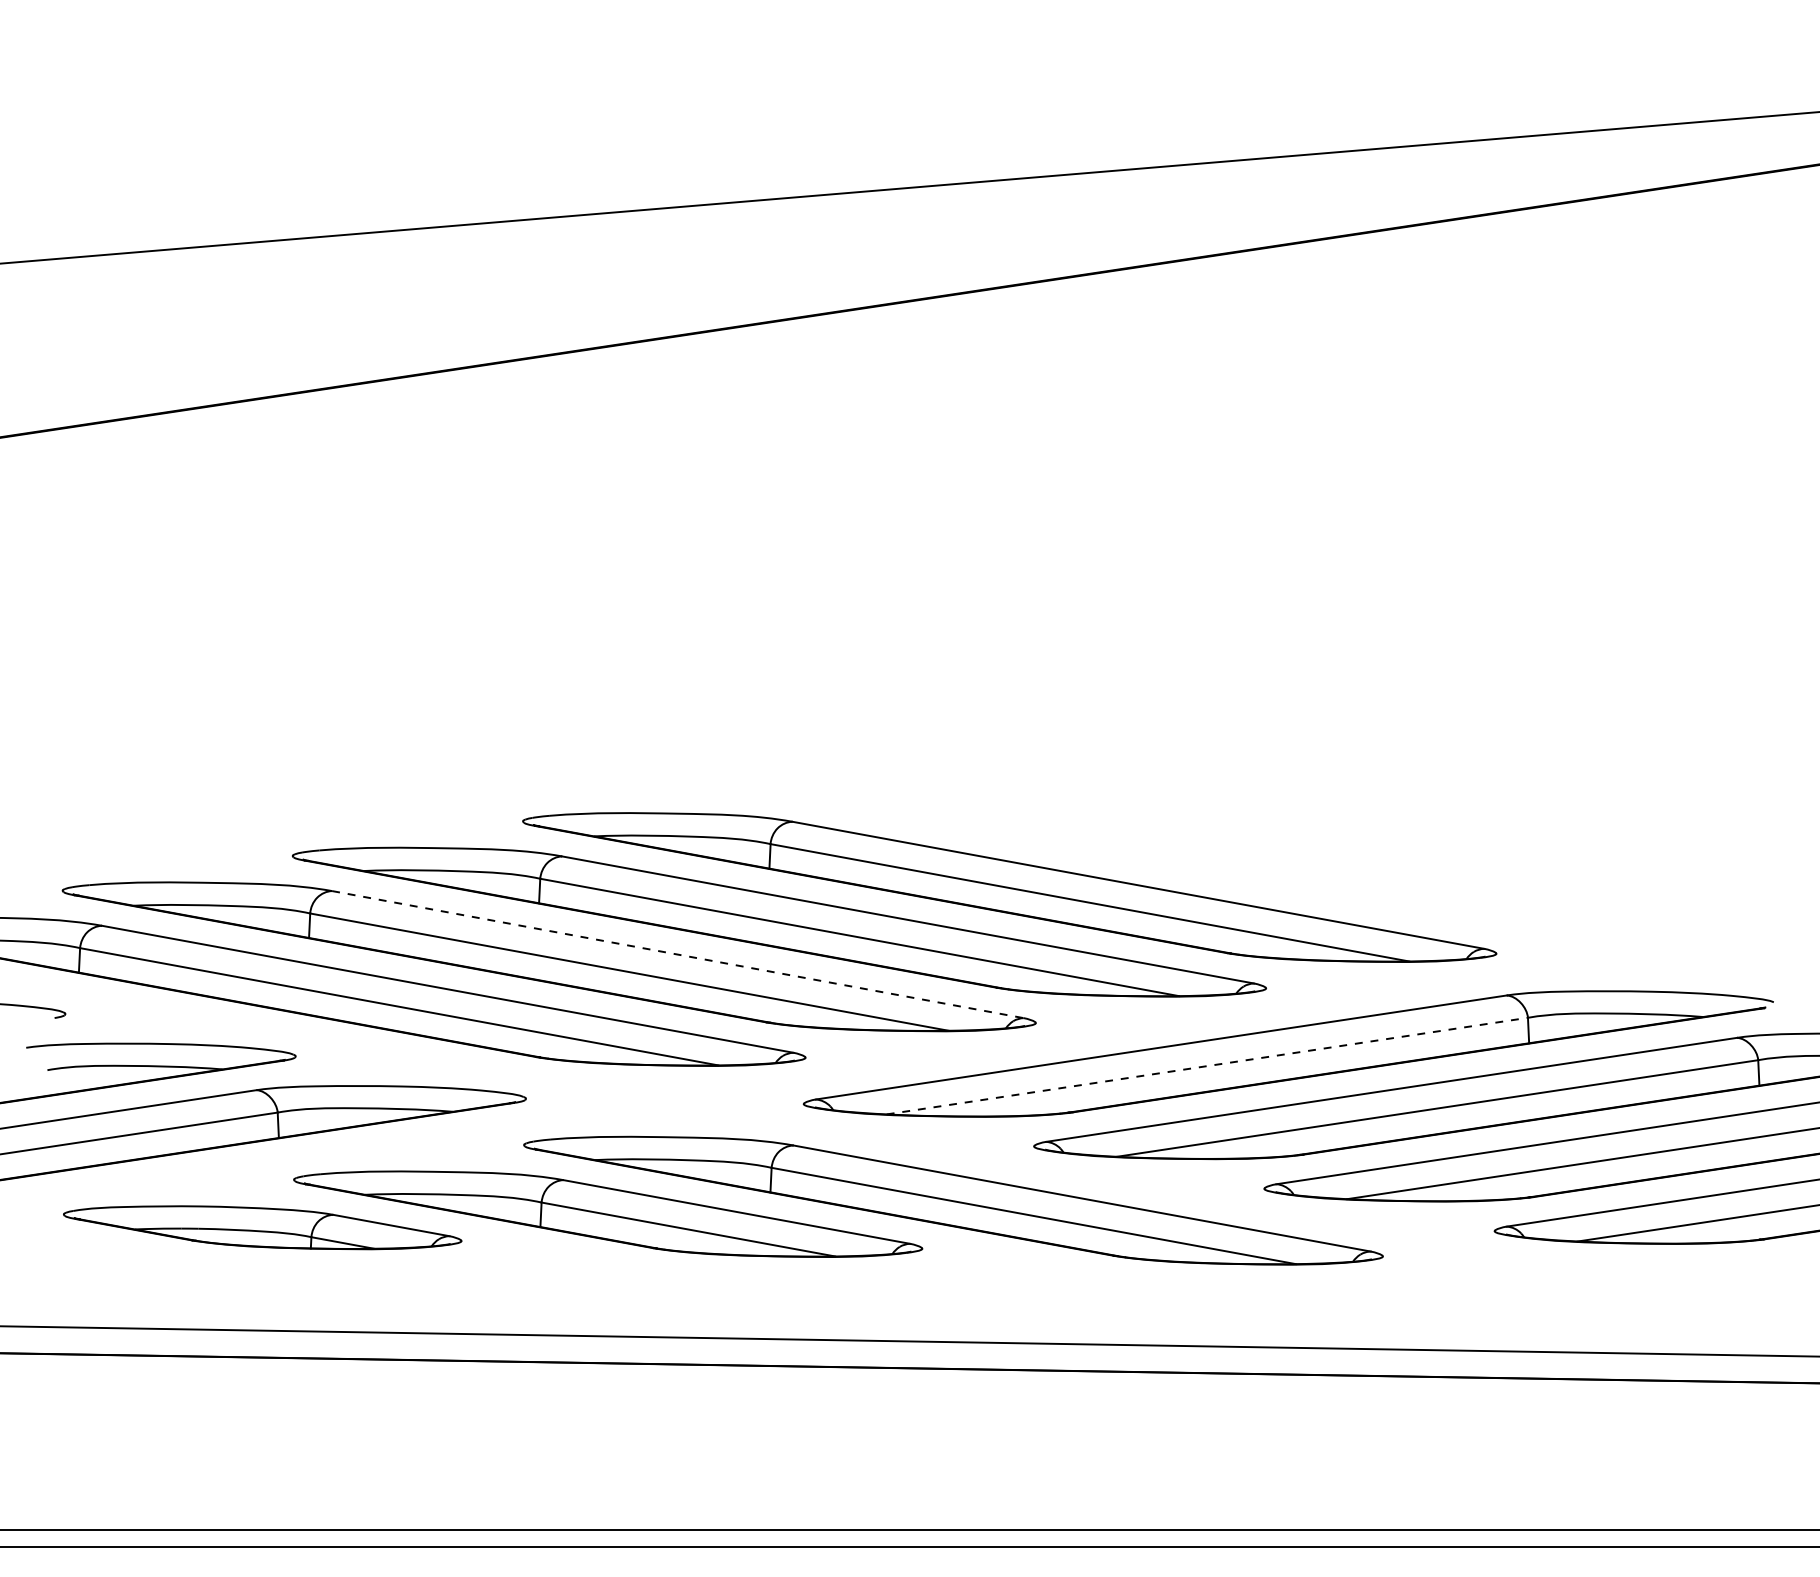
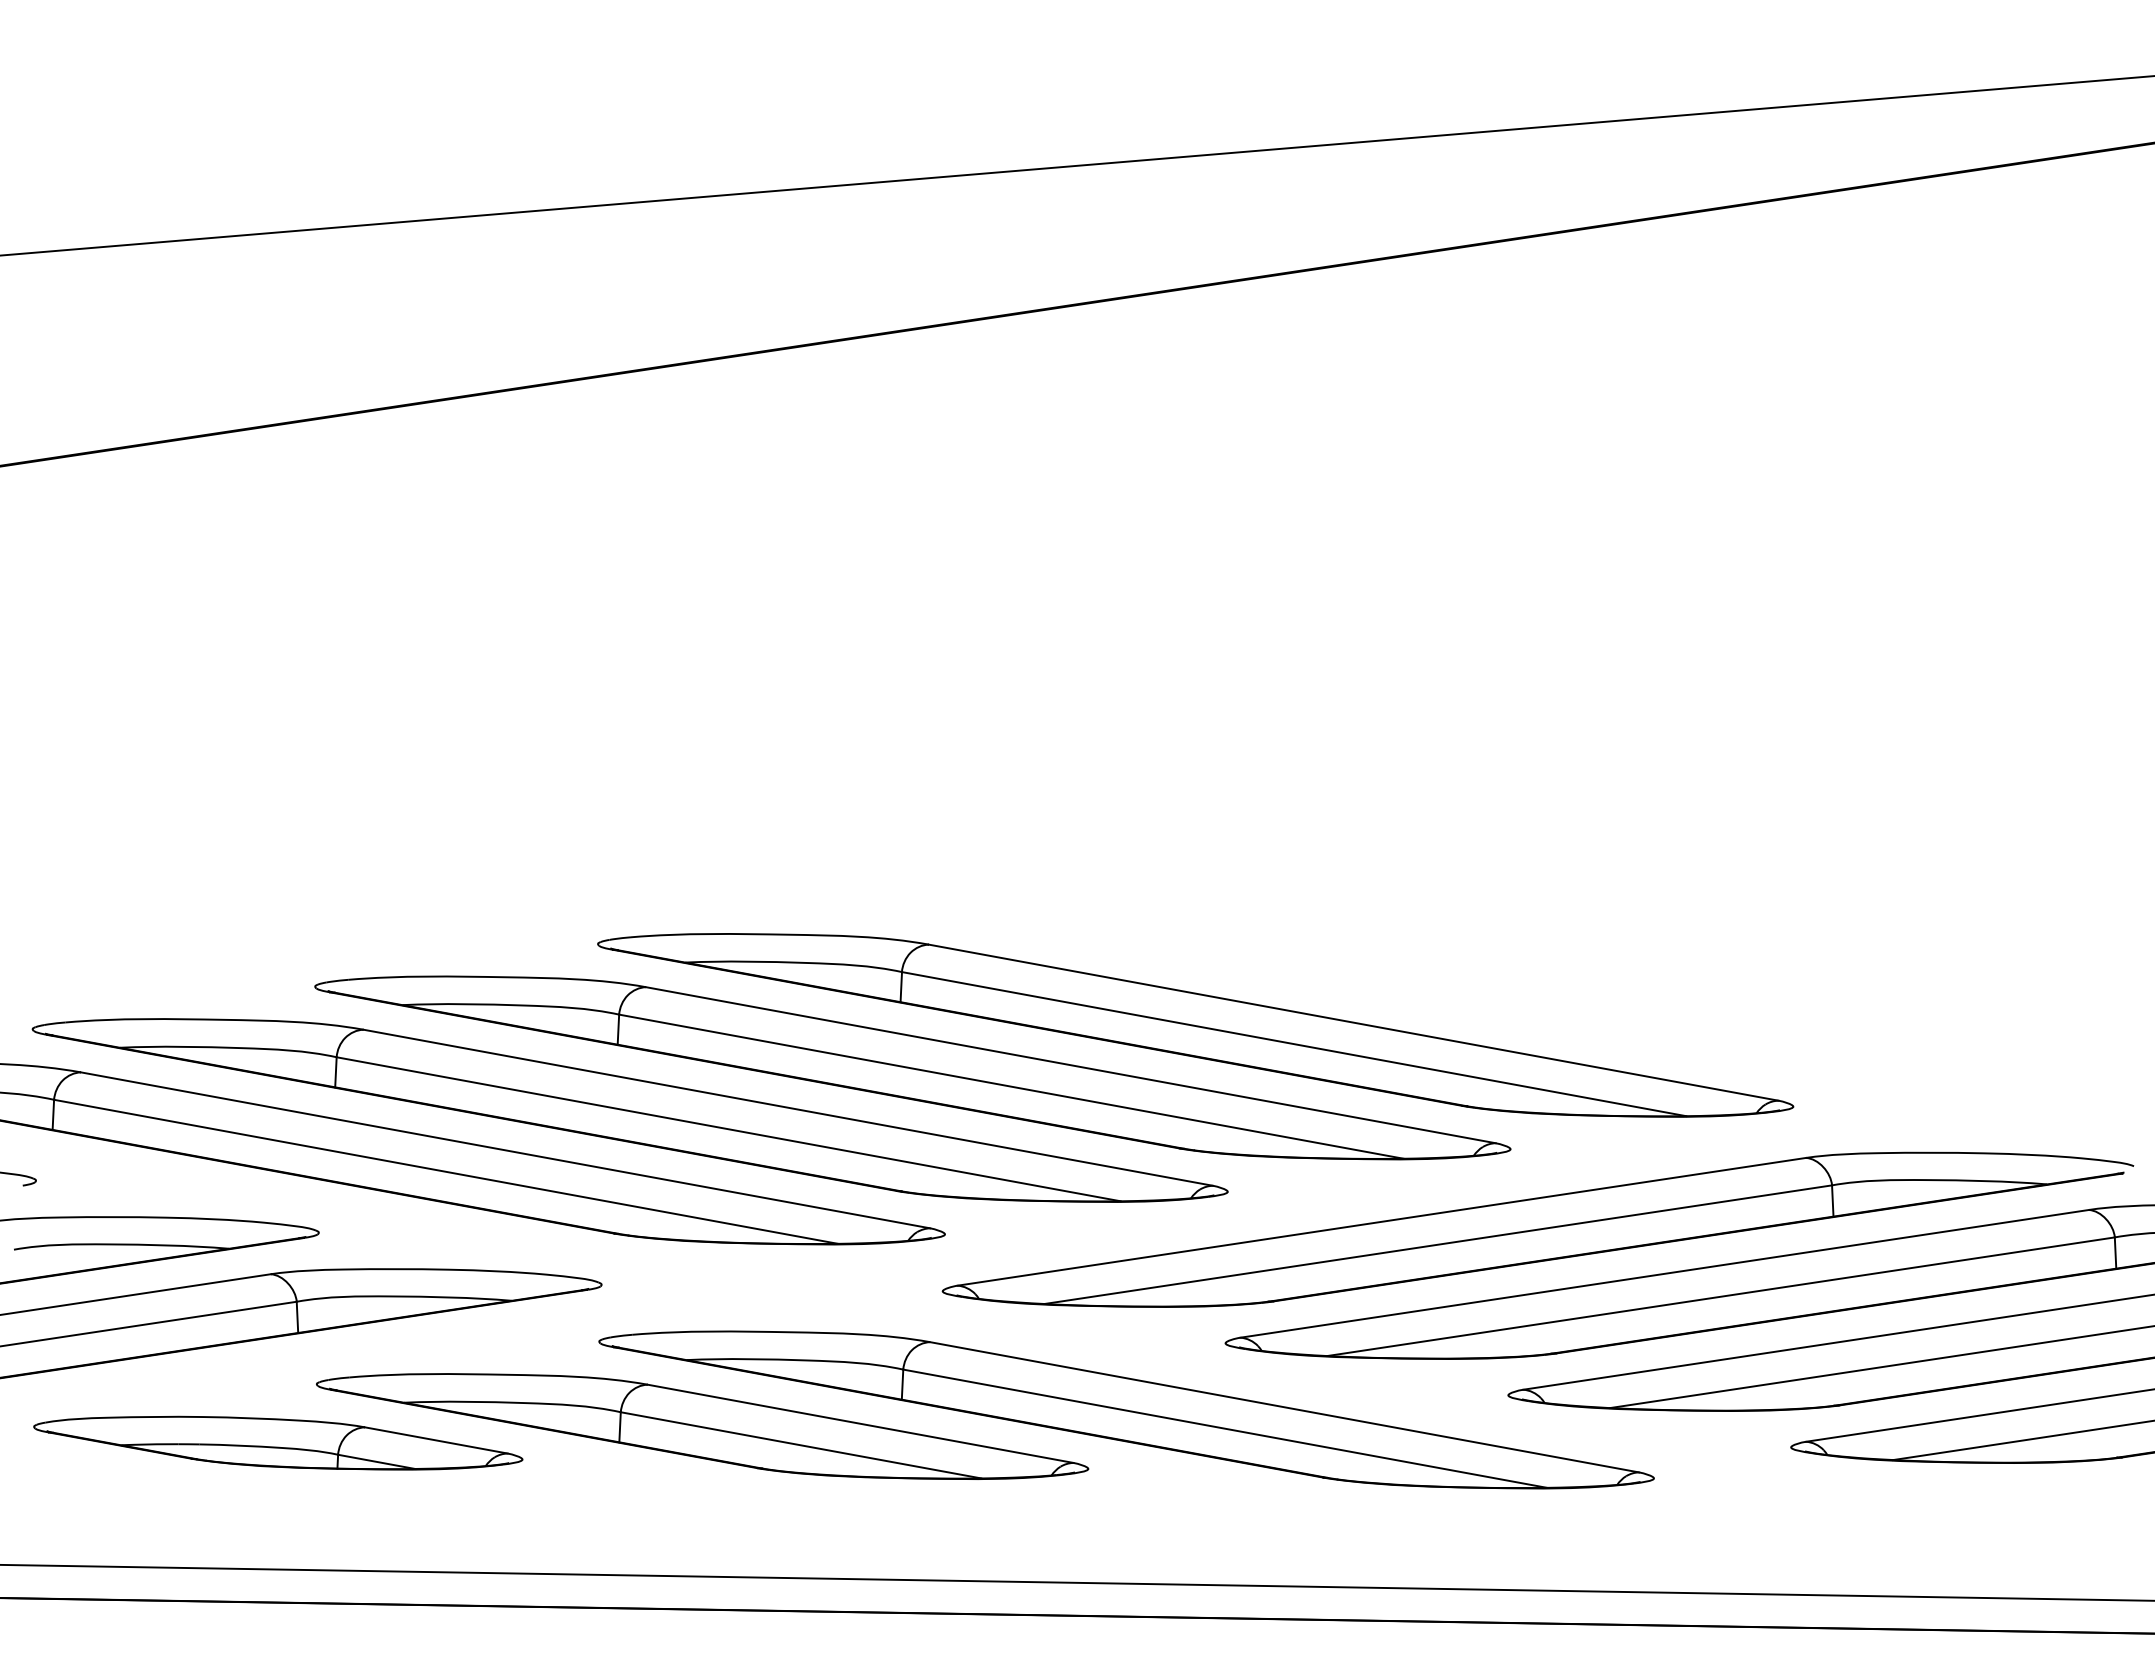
line: (677, 954) -> (787, 1107), dashed -> solid
line: (1207, 1066) -> (1438, 1245), dashed -> solid

